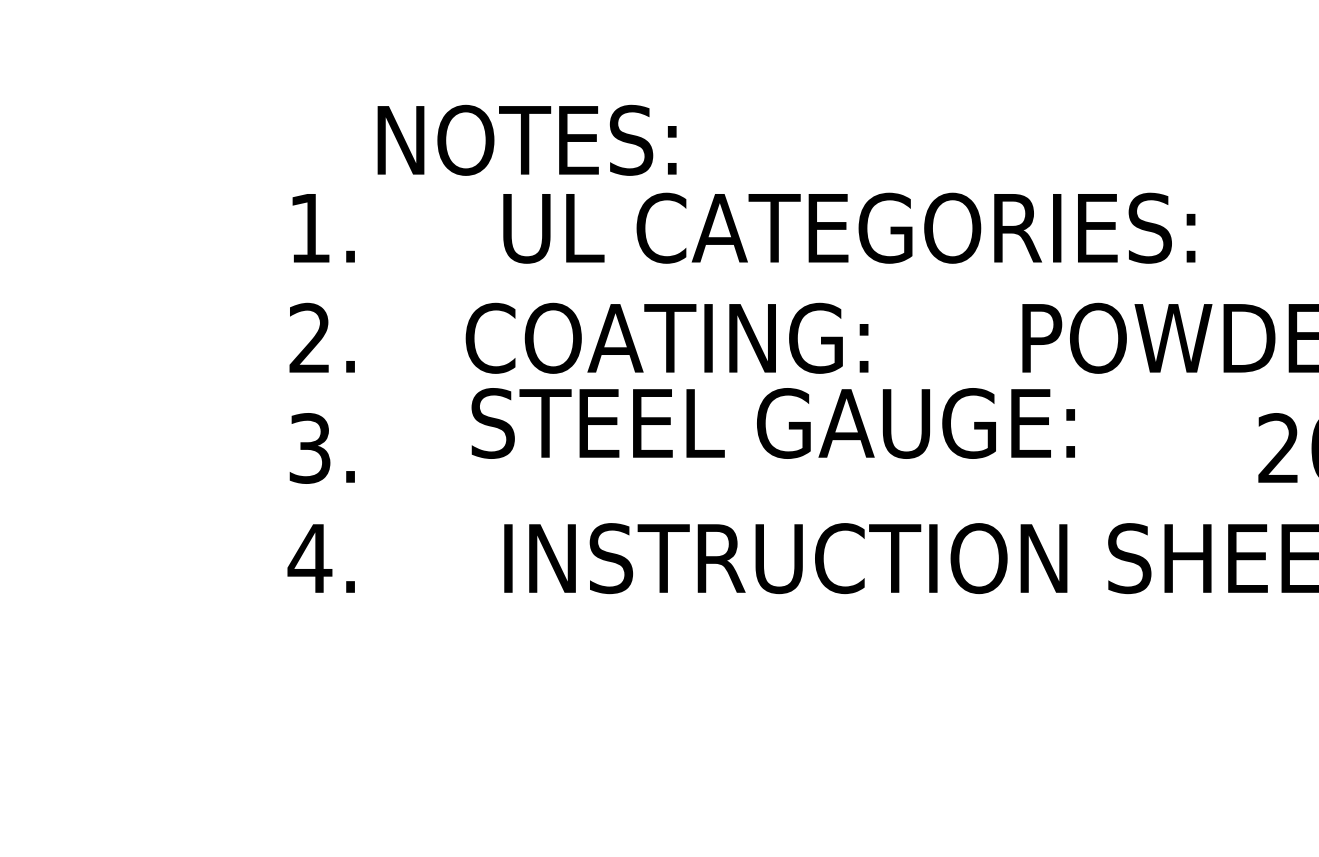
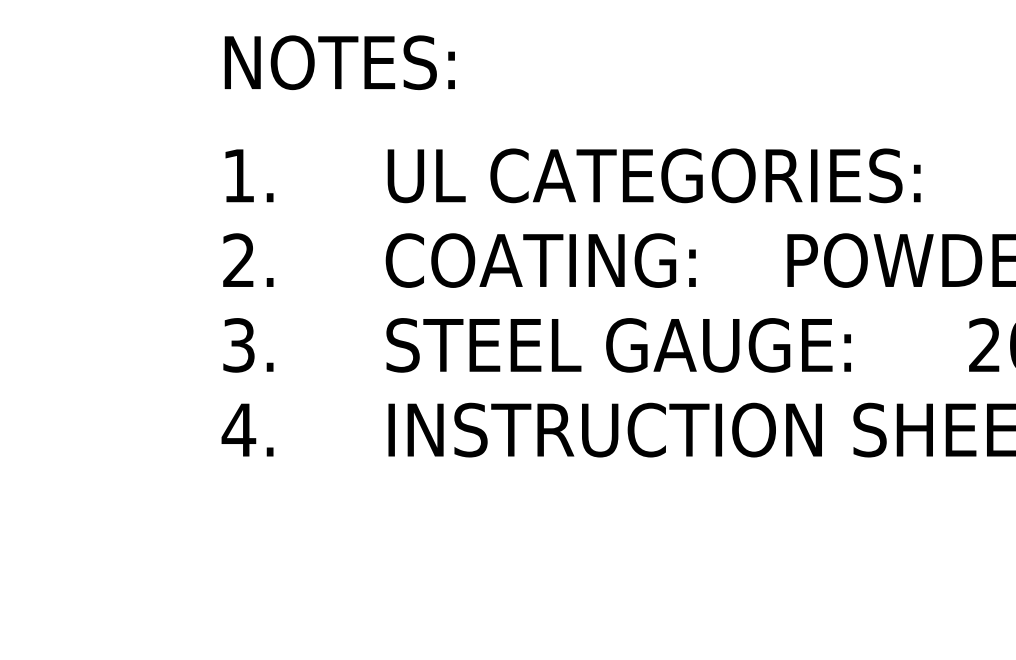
text: (526, 139) -> (339, 62), moved
text: (666, 337) -> (540, 259), moved
text: (772, 423) -> (618, 345), moved

